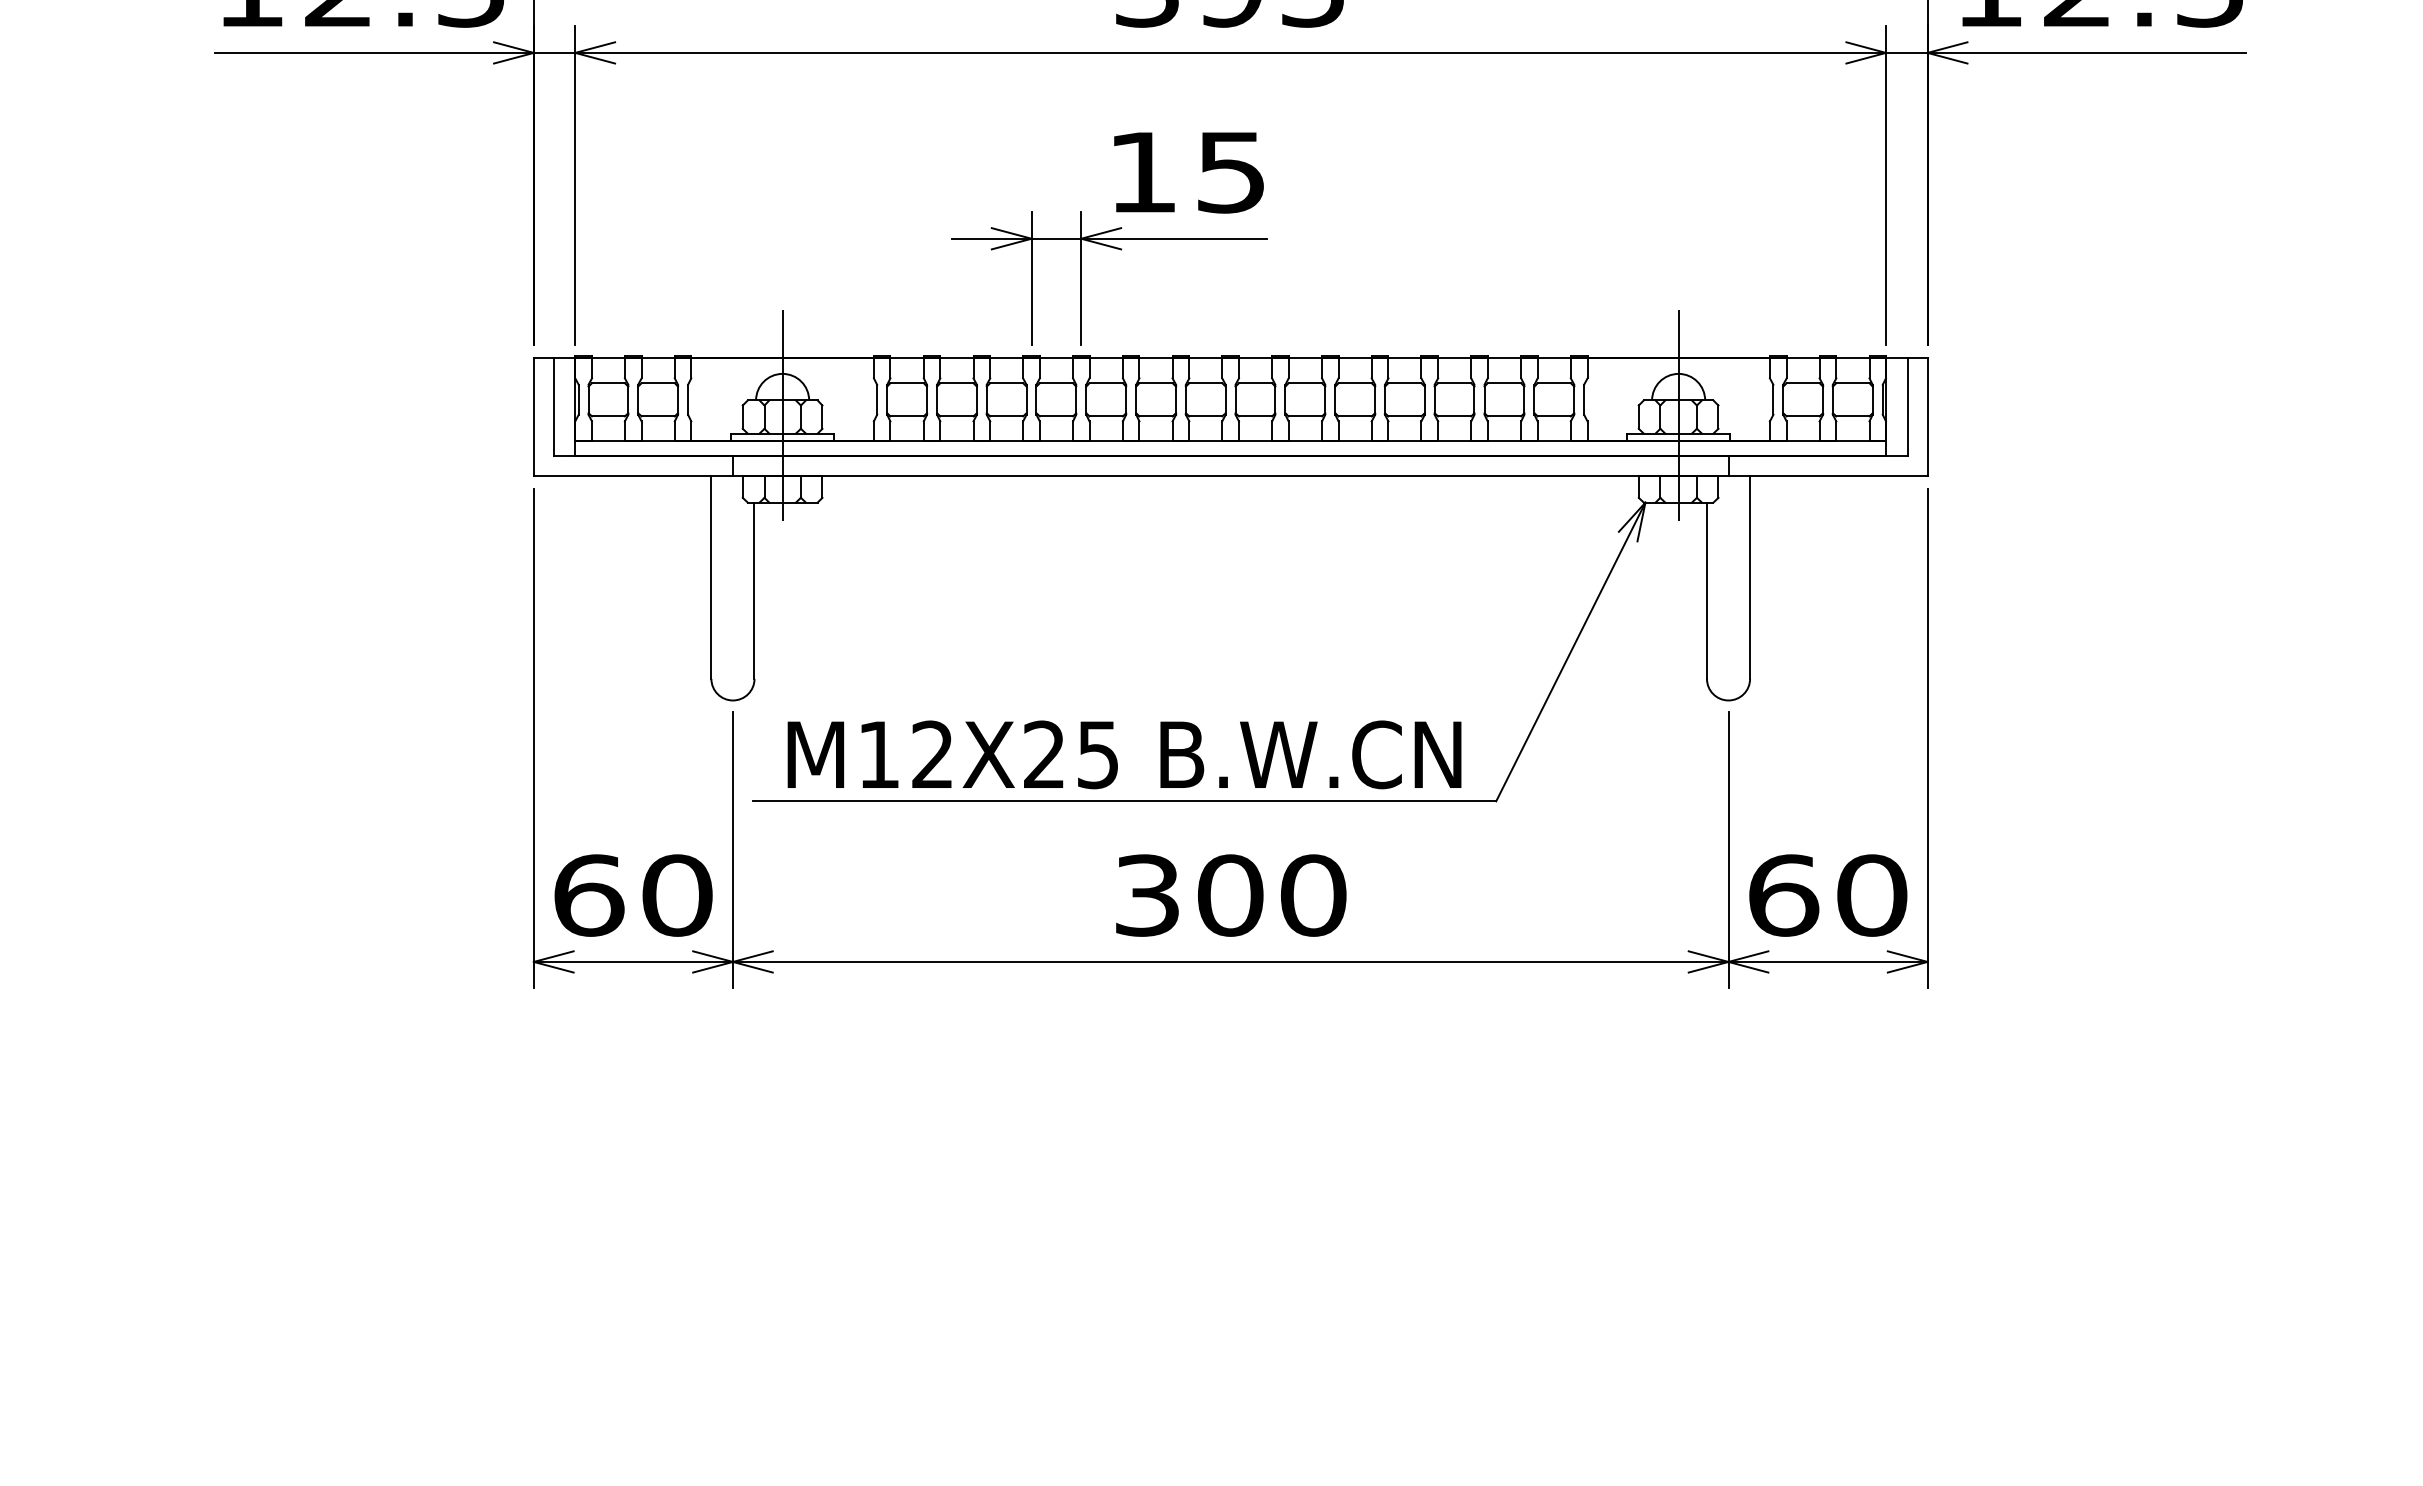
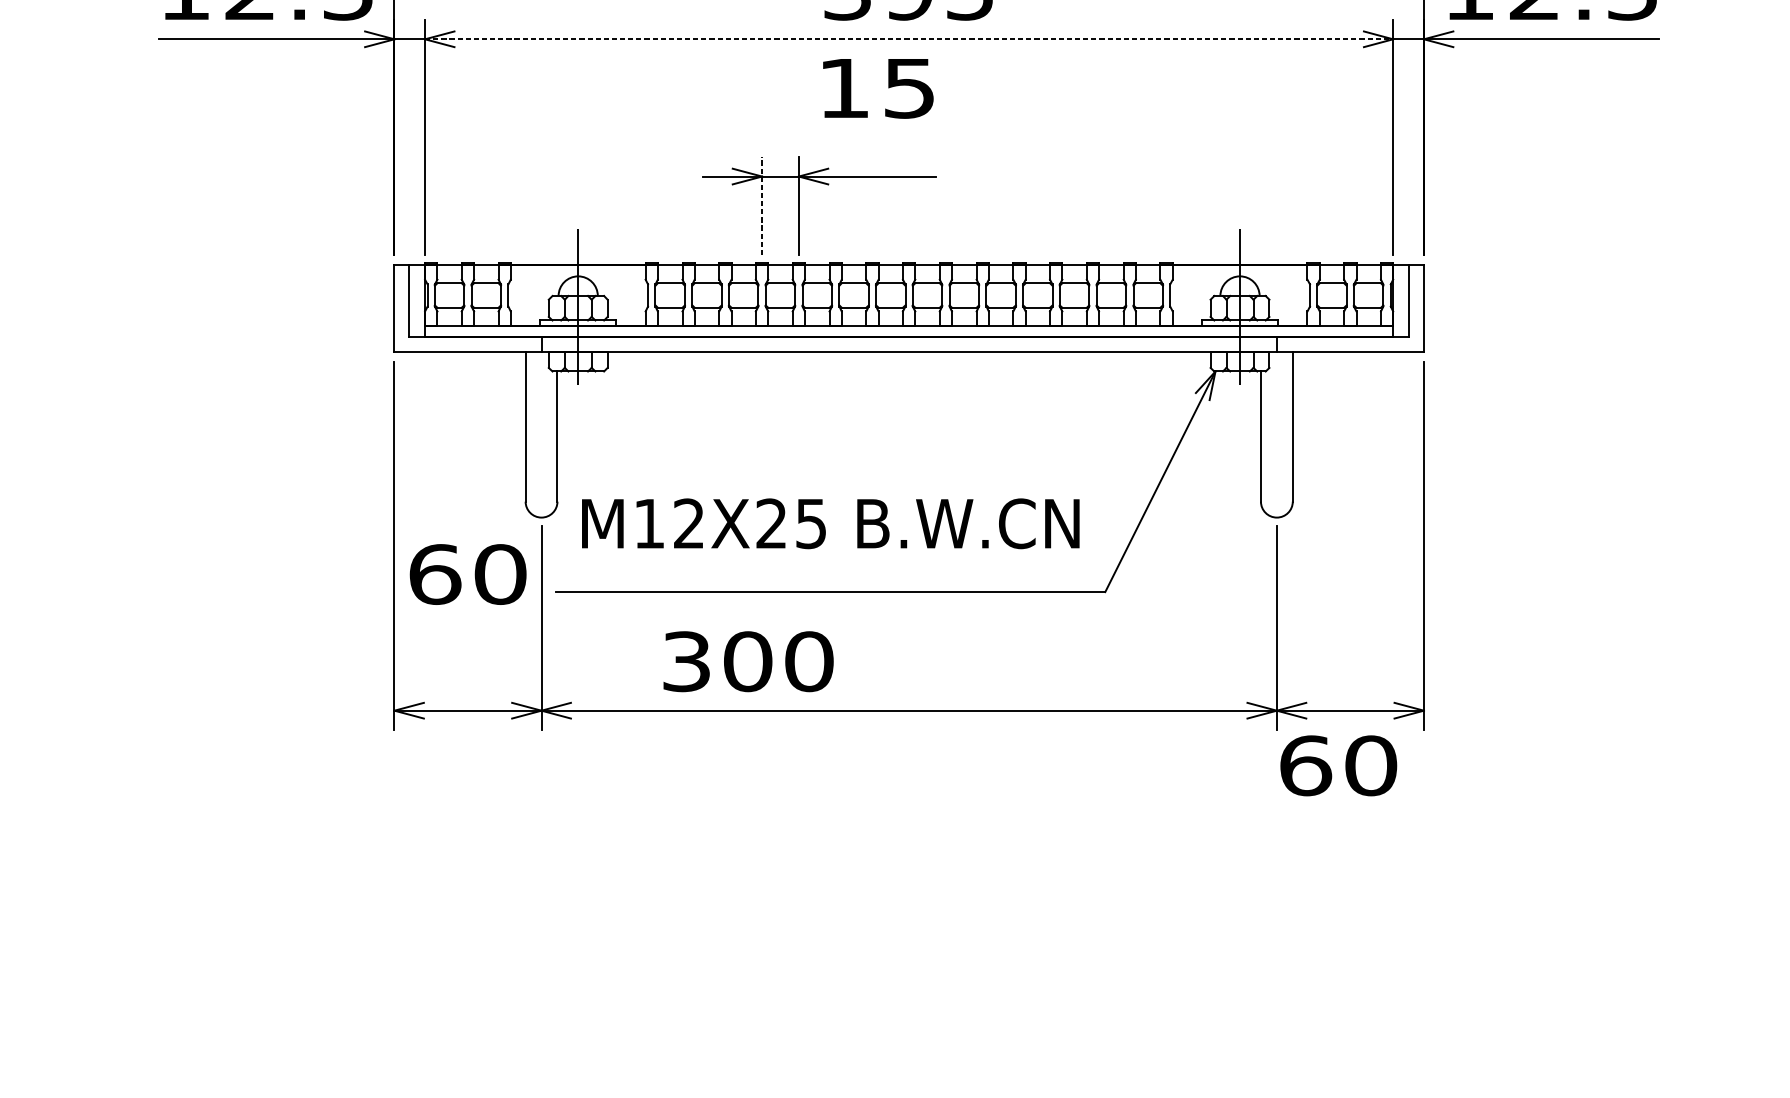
line: (1231, 52) -> (909, 38), solid -> dashed
text: (1188, 172) -> (878, 88), moved
line: (1031, 278) -> (762, 205), solid -> dashed
text: (1124, 754) -> (830, 523), moved
text: (633, 895) -> (468, 574), moved
text: (1231, 895) -> (748, 661), moved
text: (1828, 895) -> (1338, 765), moved

